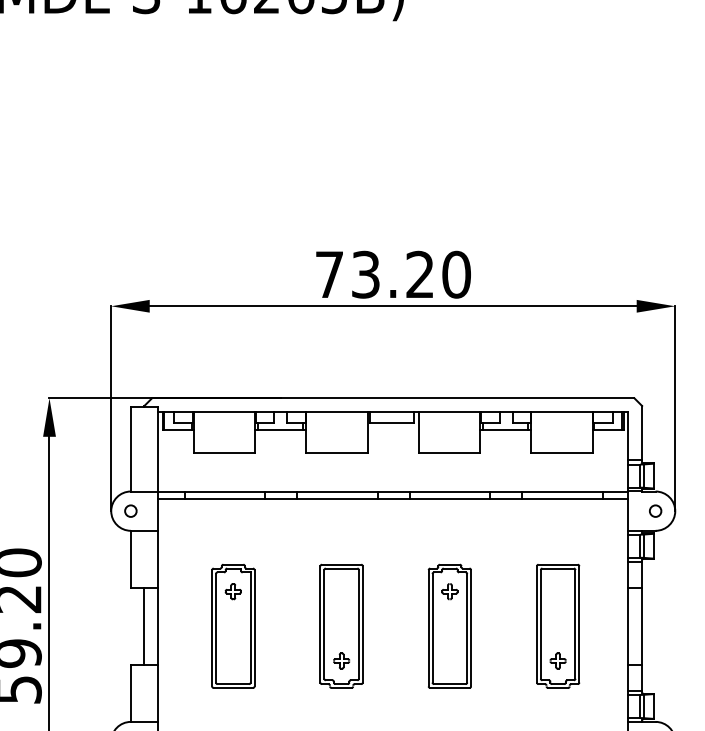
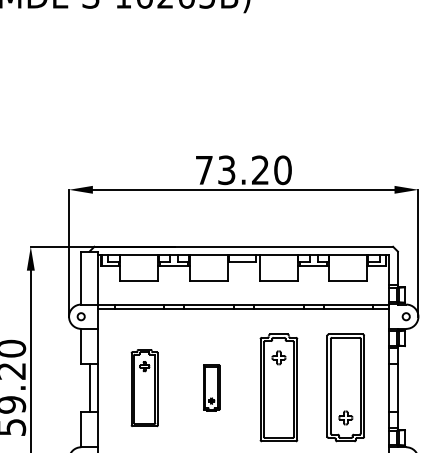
part: (341, 627) -> (211, 388), size x0.6
part: (449, 627) -> (278, 388), size x1.4
part: (557, 627) -> (345, 388), size x1.4

